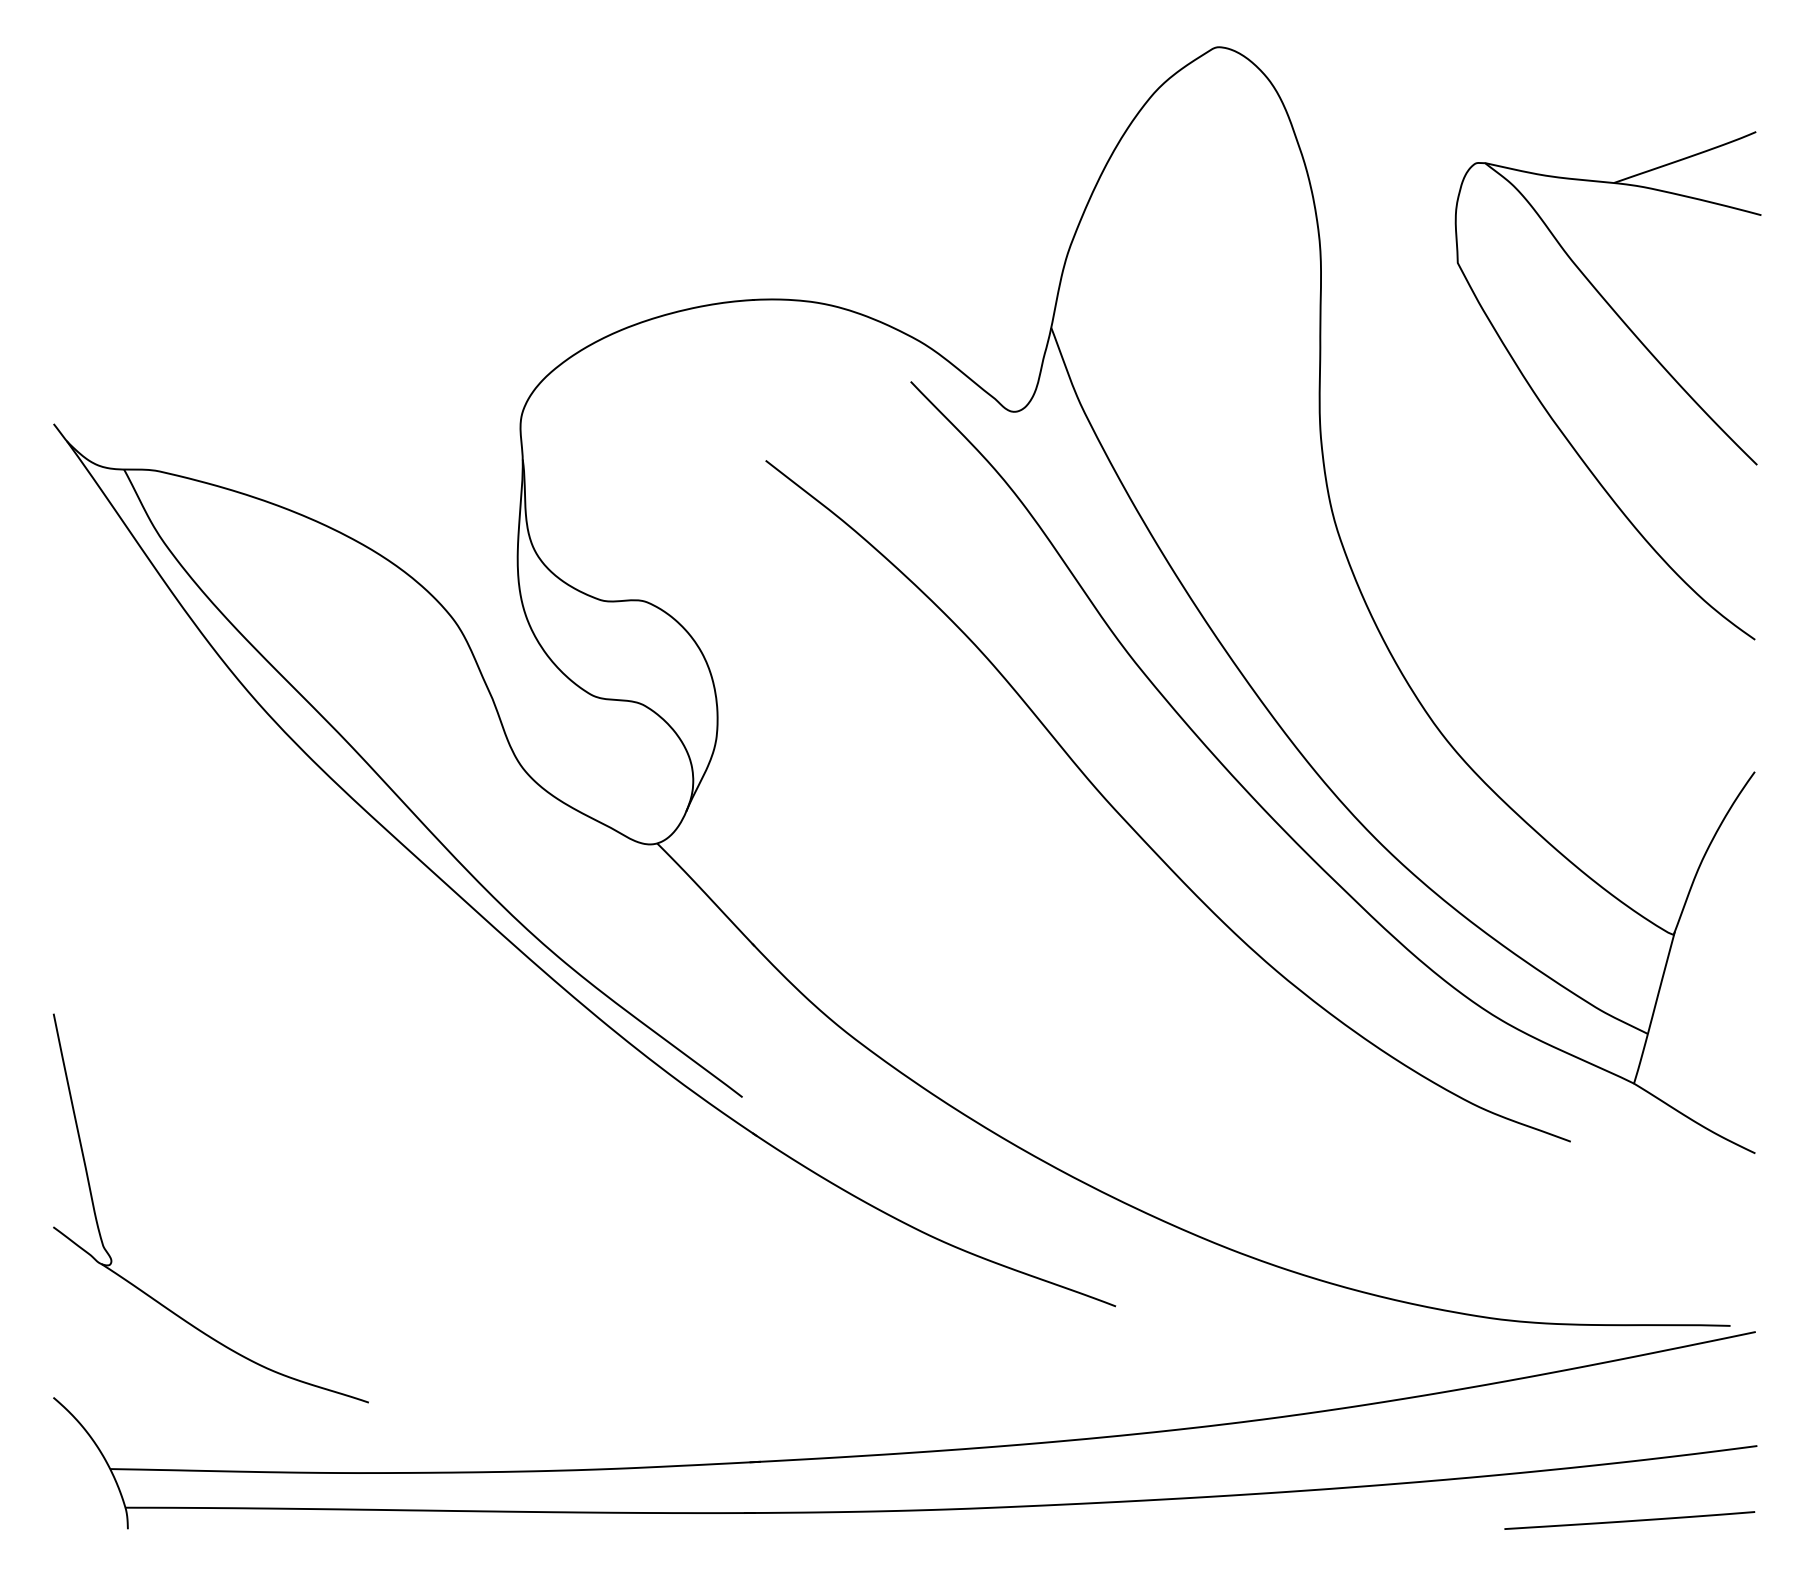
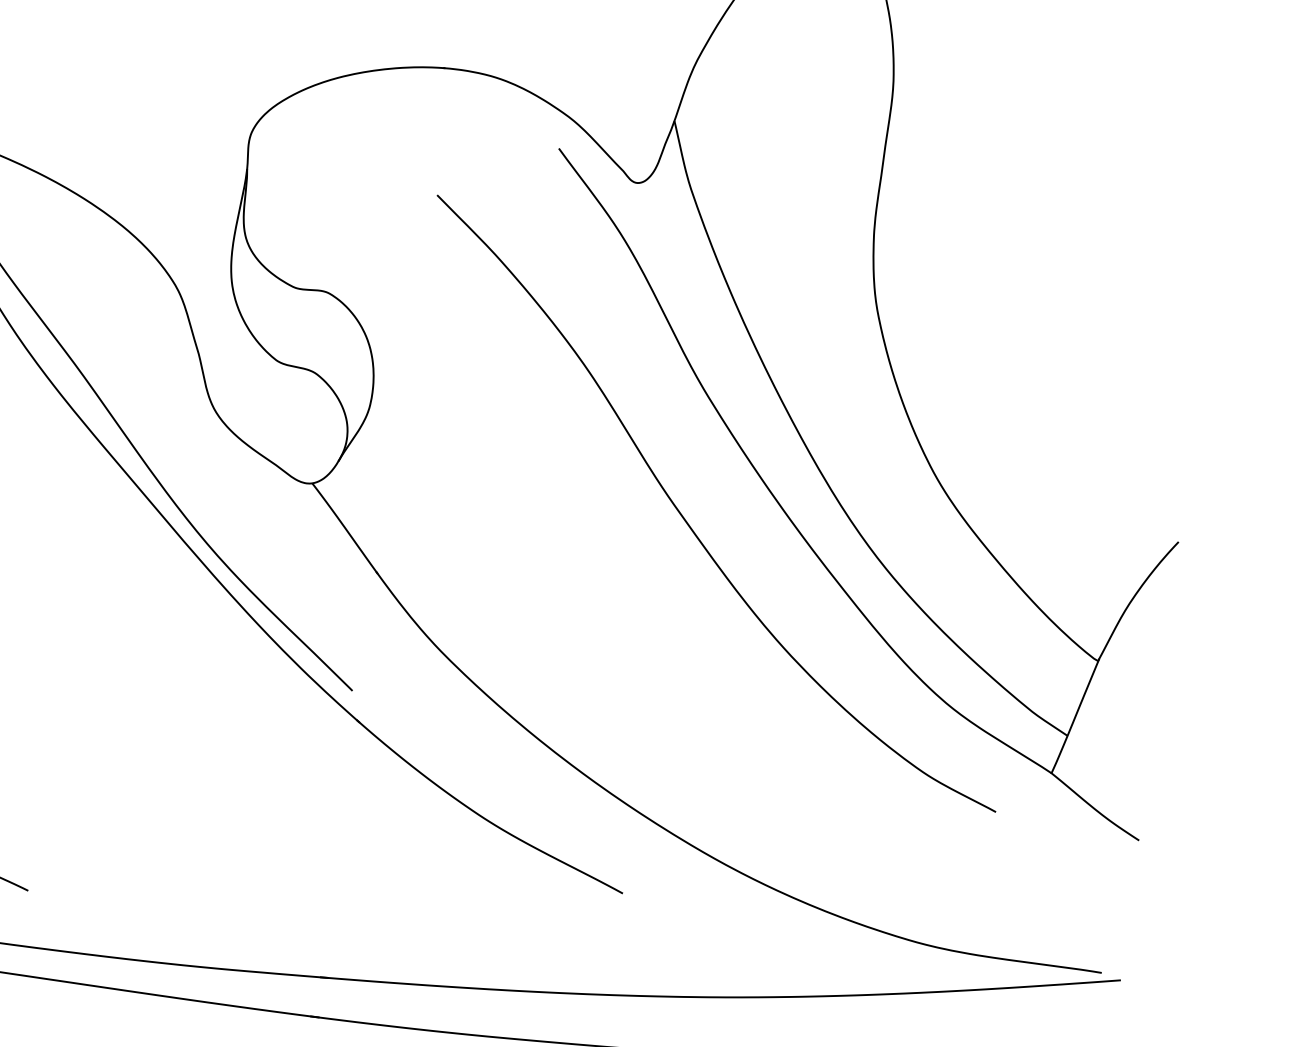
part: (1649, 353) -> (1139, 203), removed

